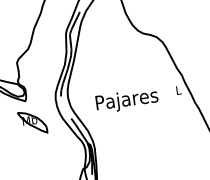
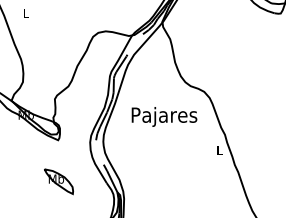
text: (127, 100) -> (164, 116), moved
part: (32, 122) -> (58, 181), moved

